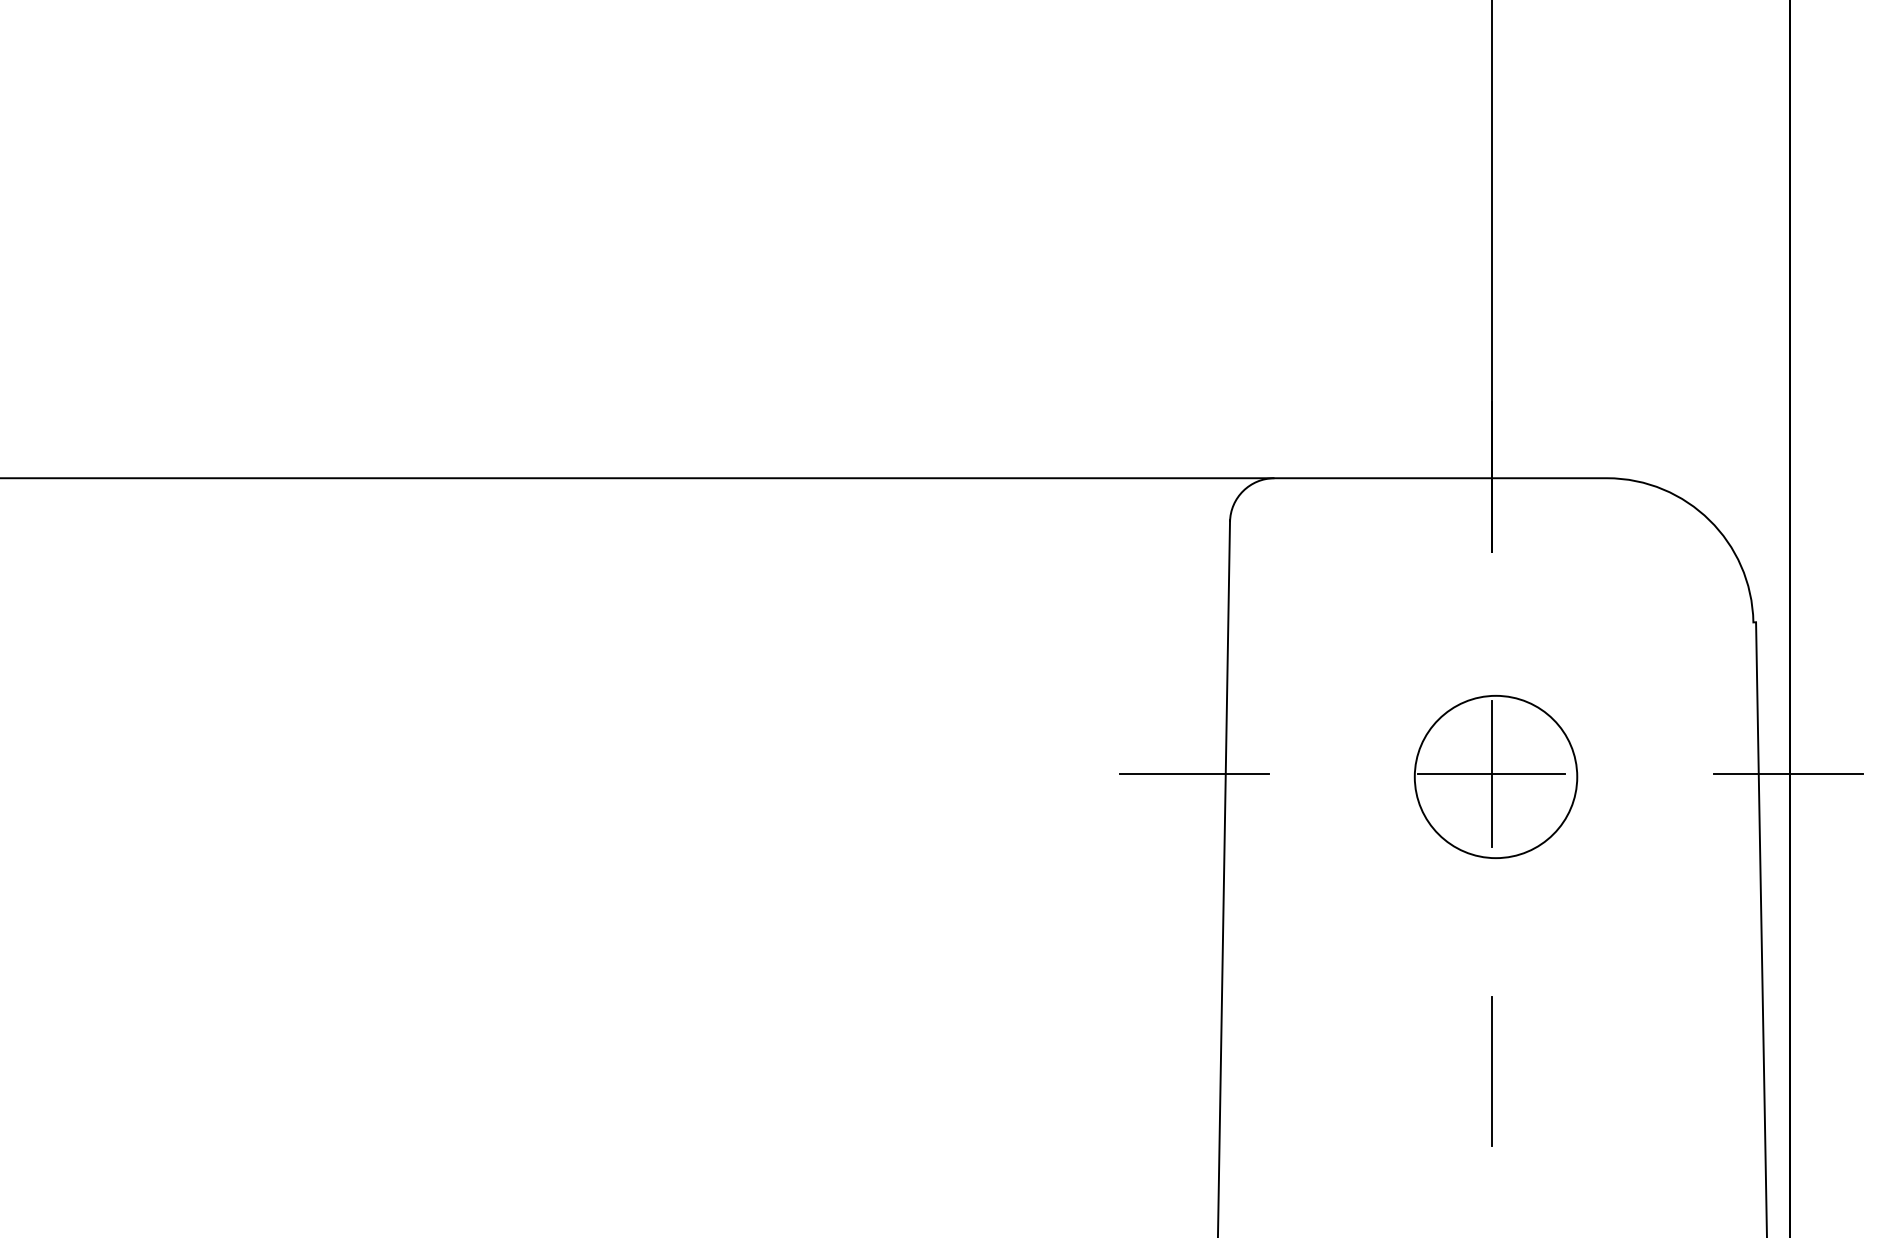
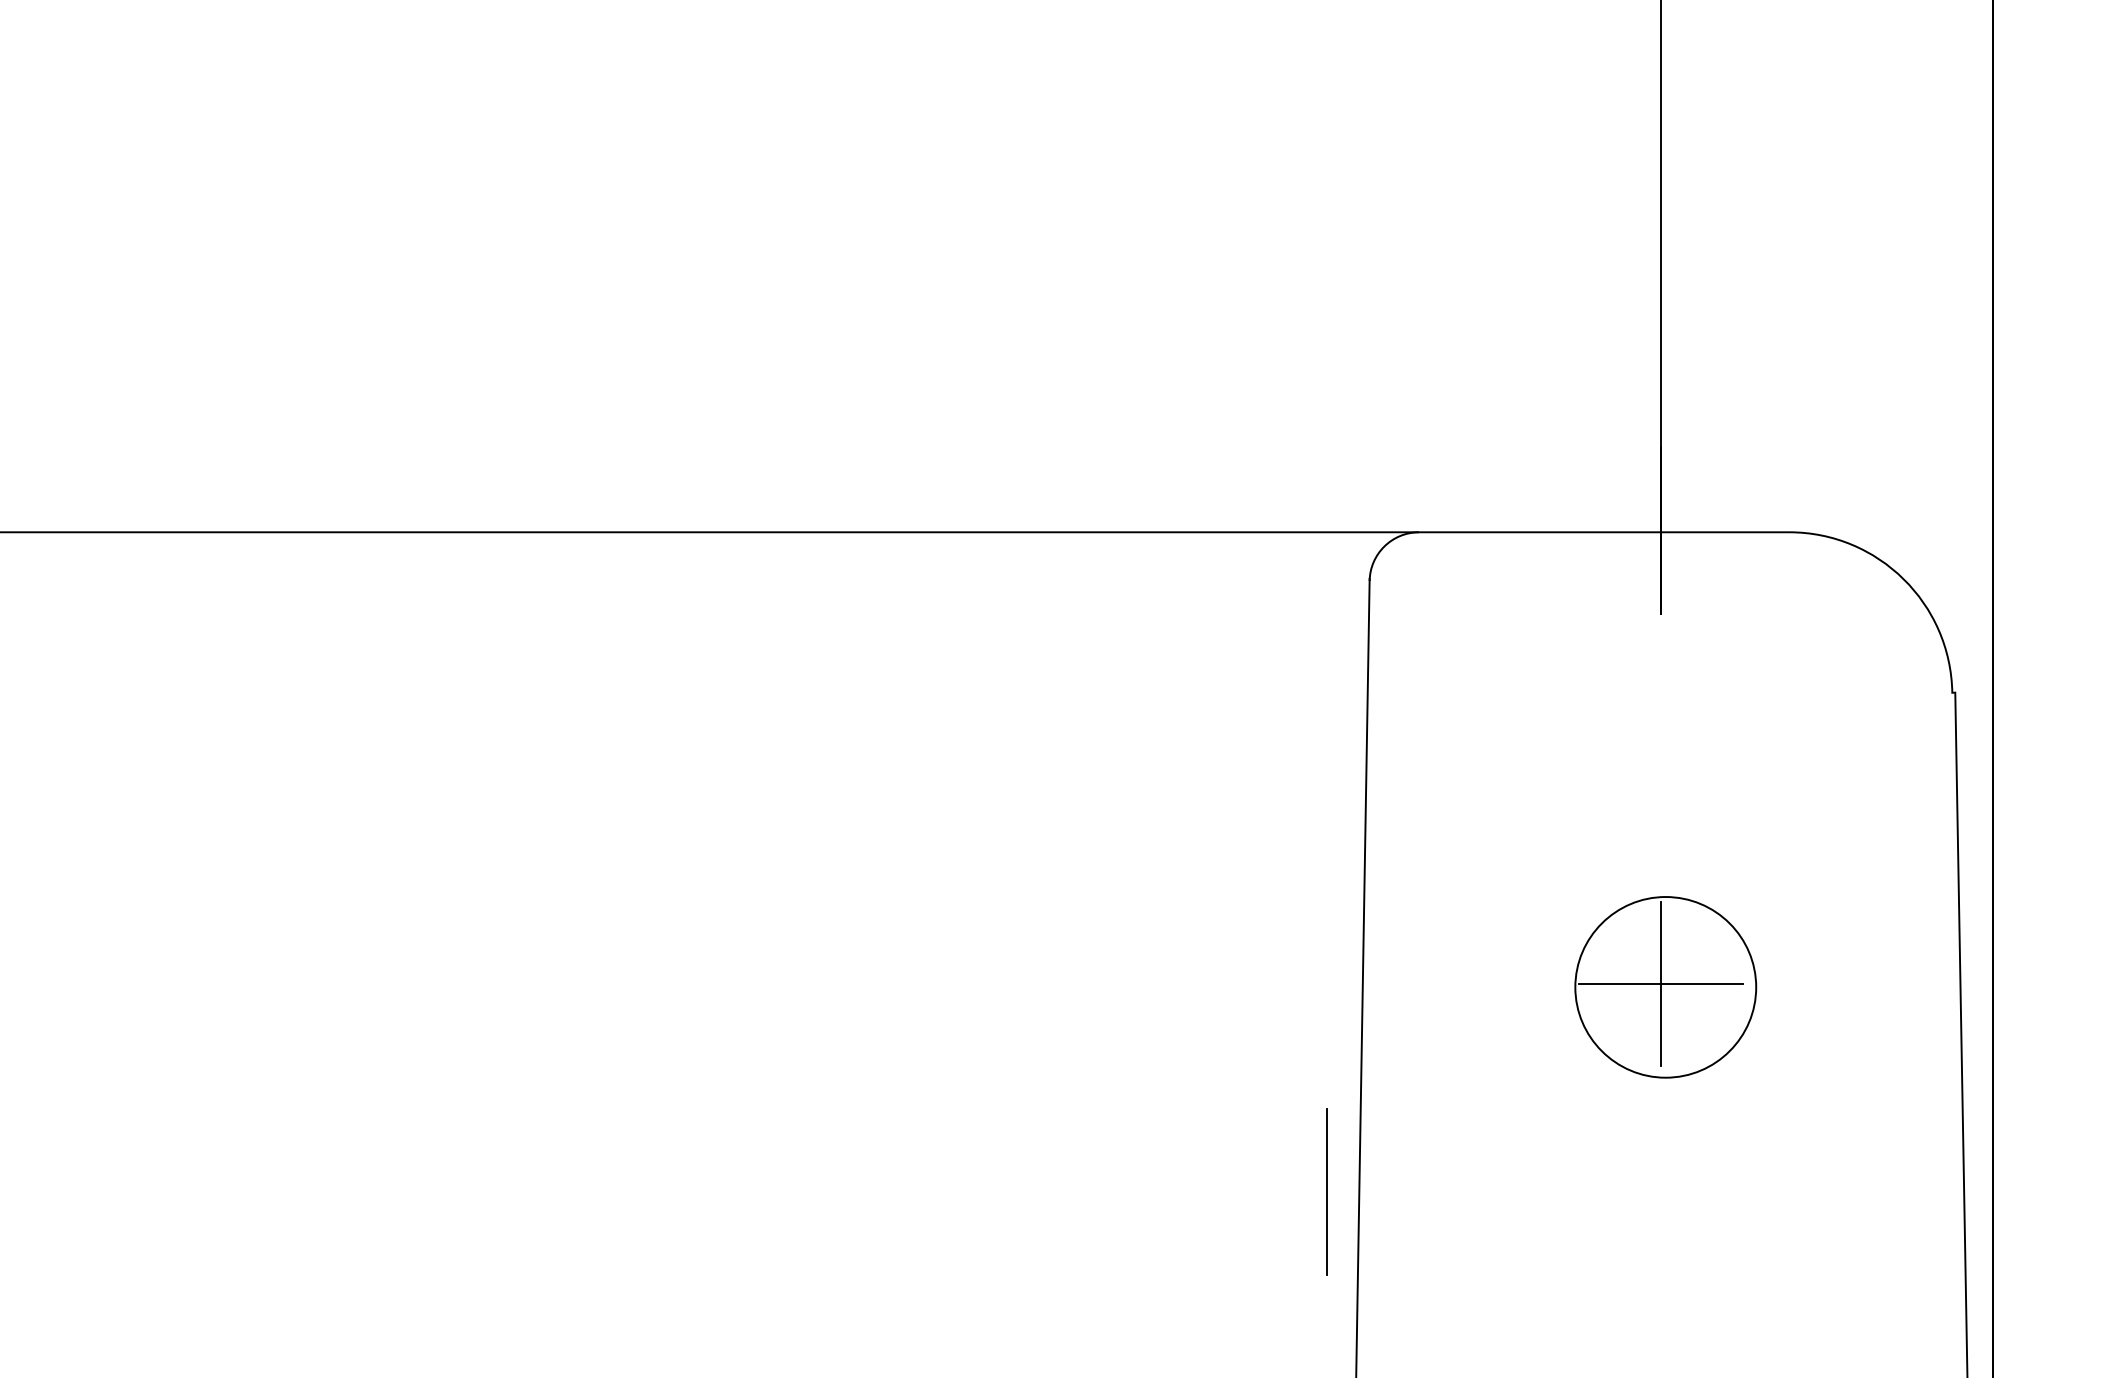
line: (1194, 774) -> (1330, 862), removed
line: (1788, 774) -> (1991, 862), removed
part: (1495, 776) -> (1665, 986), moved
line: (1491, 1071) -> (1326, 1192), moved

